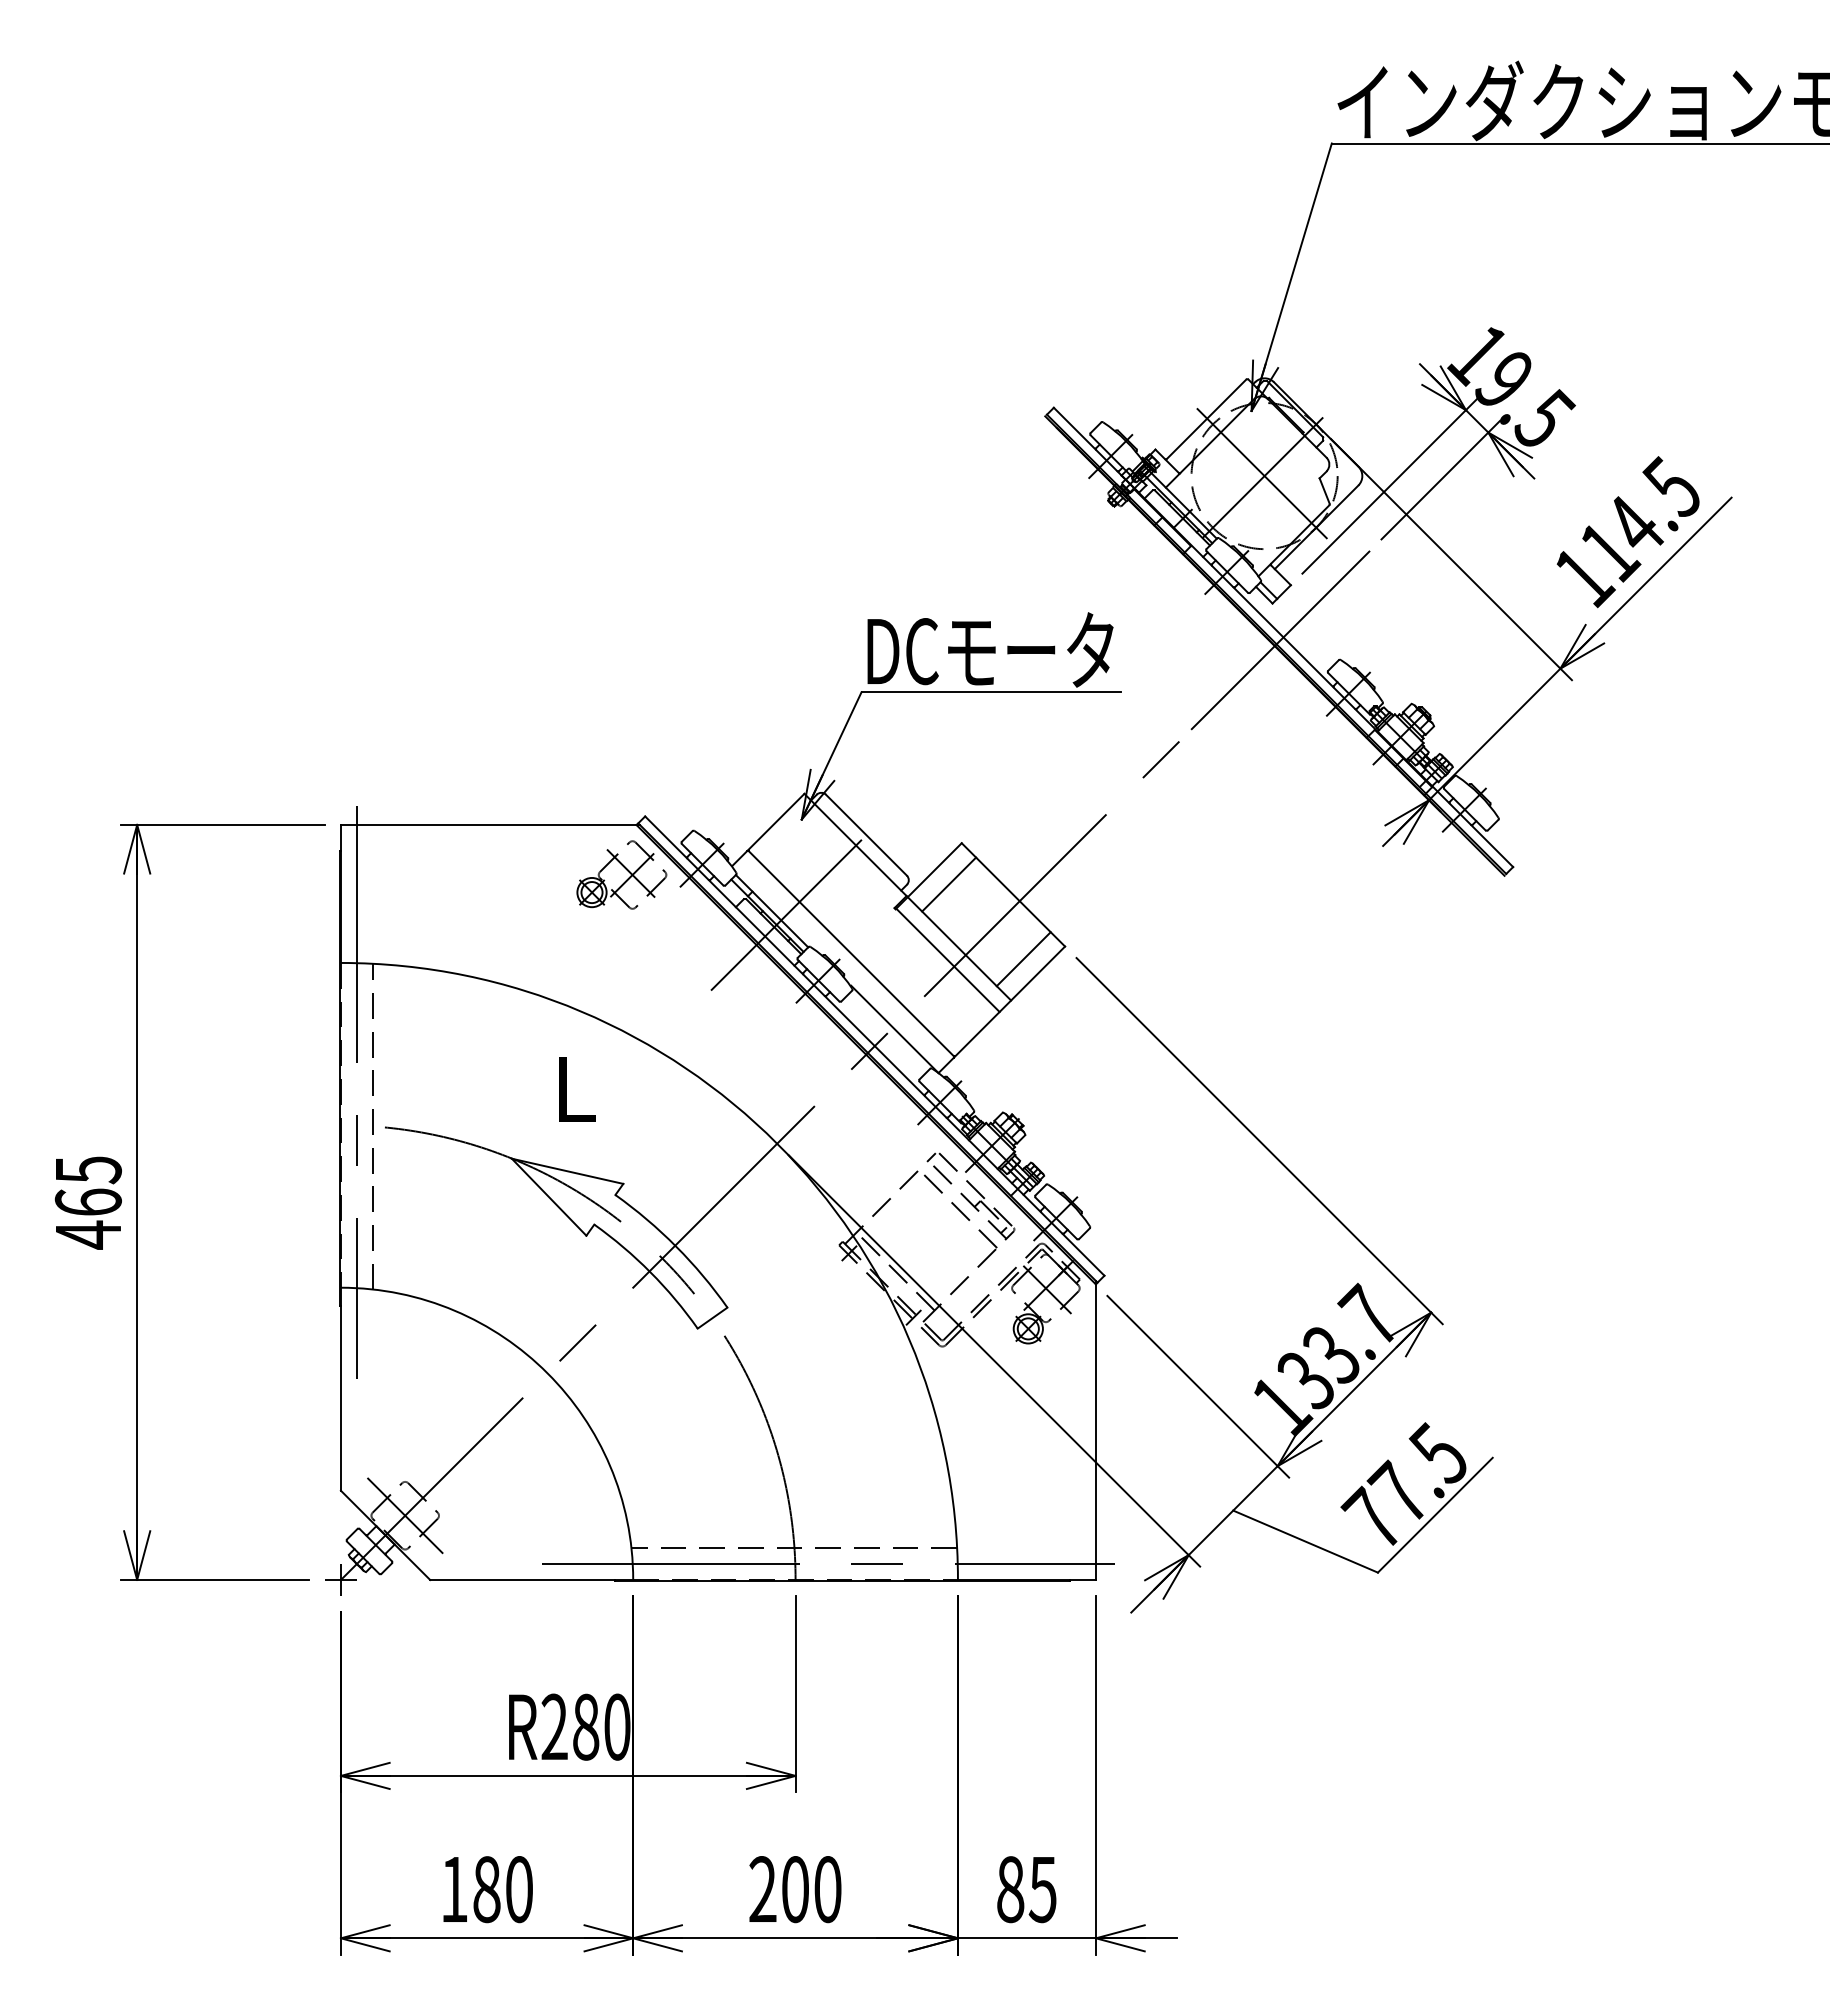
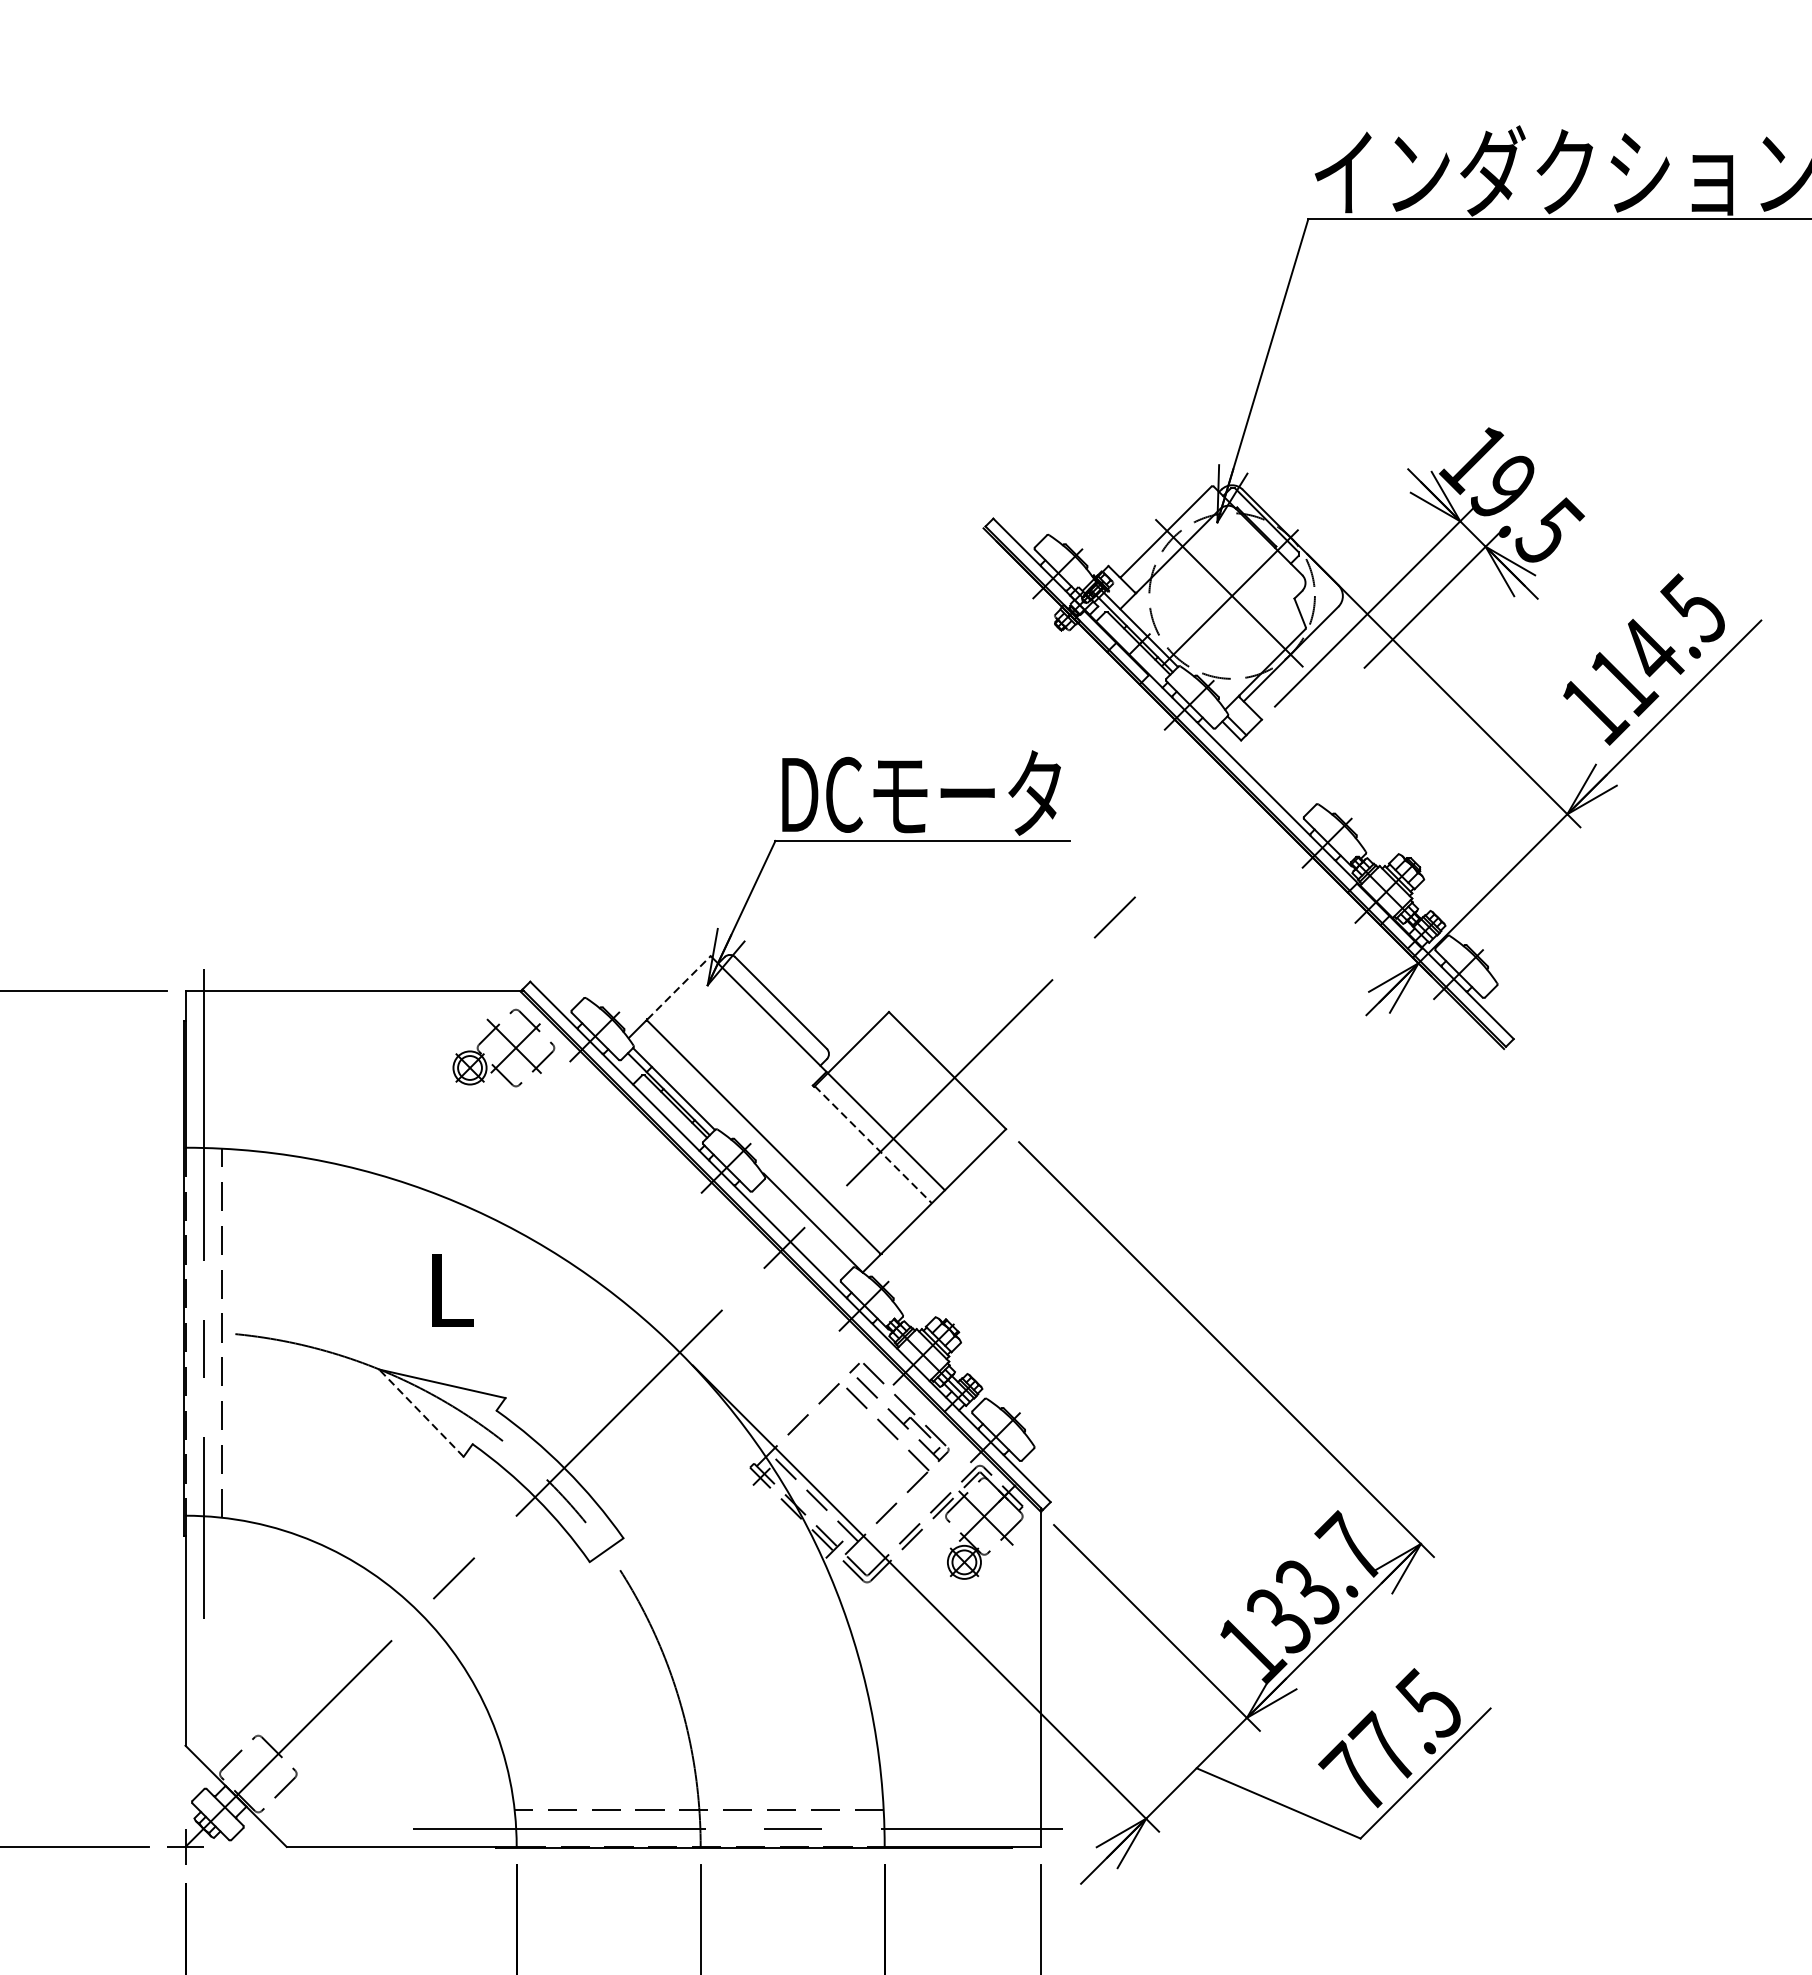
line: (1280, 639) -> (1250, 781), removed
line: (776, 821) -> (679, 987), solid -> dashed
line: (949, 884) -> (875, 1058), removed
line: (786, 914) -> (690, 1092), removed
line: (1023, 959) -> (958, 1143), removed
line: (948, 960) -> (873, 1144), solid -> dashed
line: (549, 1197) -> (421, 1413), solid -> dashed
line: (405, 1515) -> (258, 1773), removed

